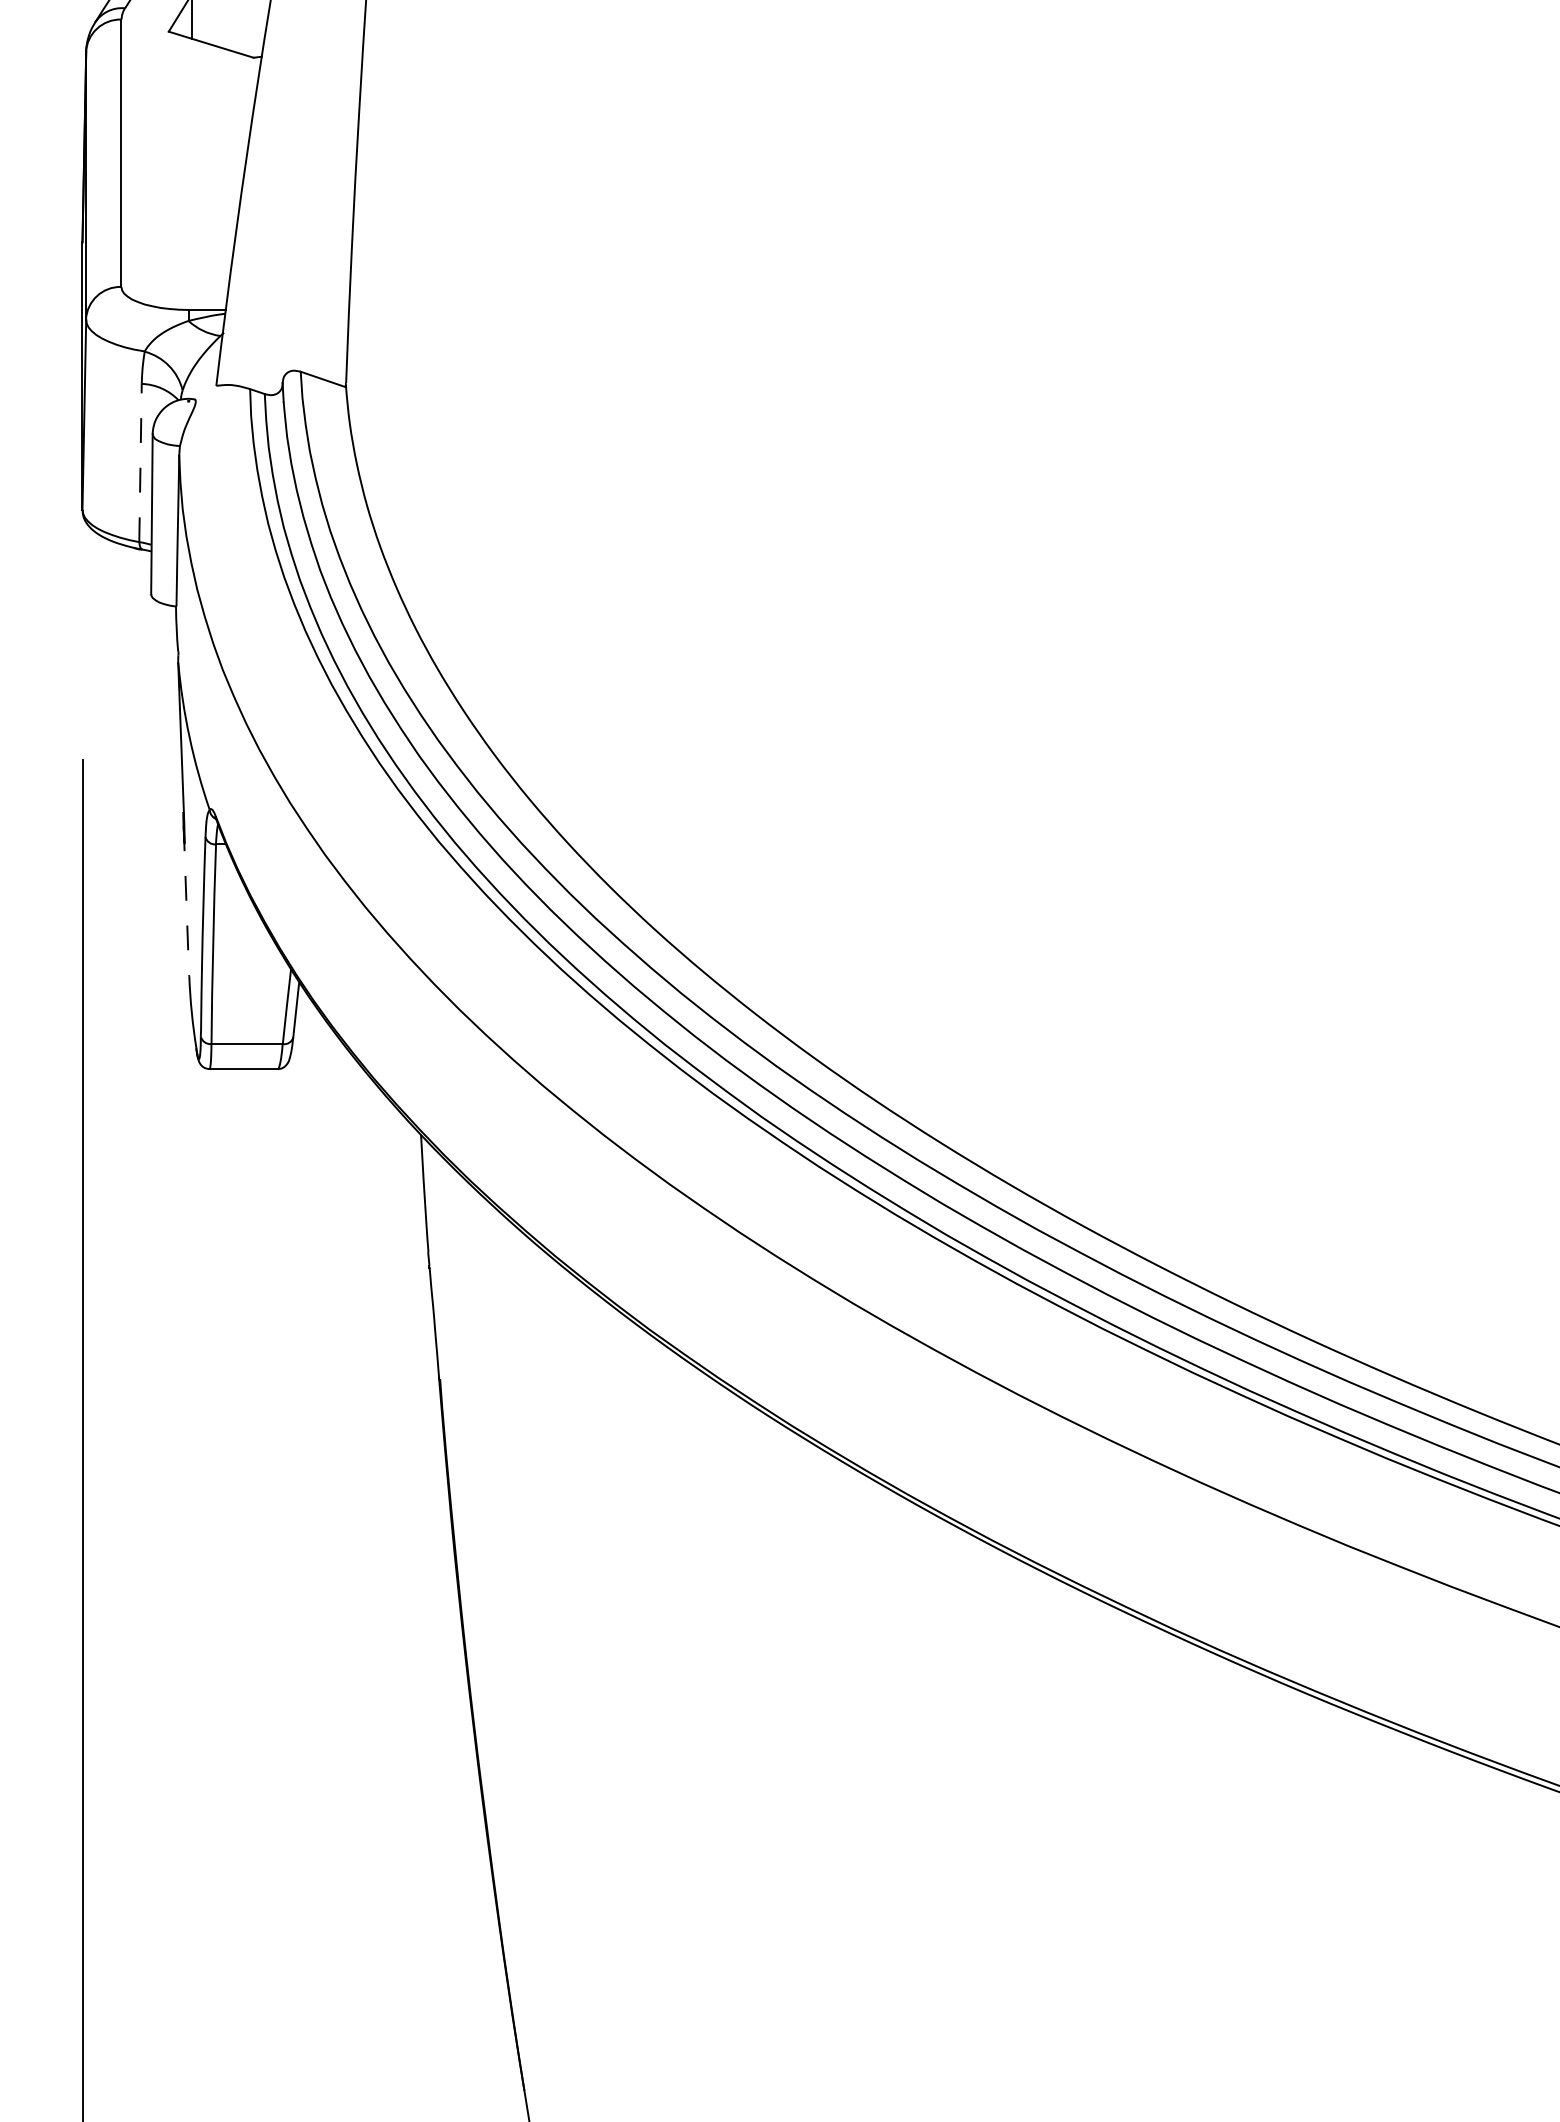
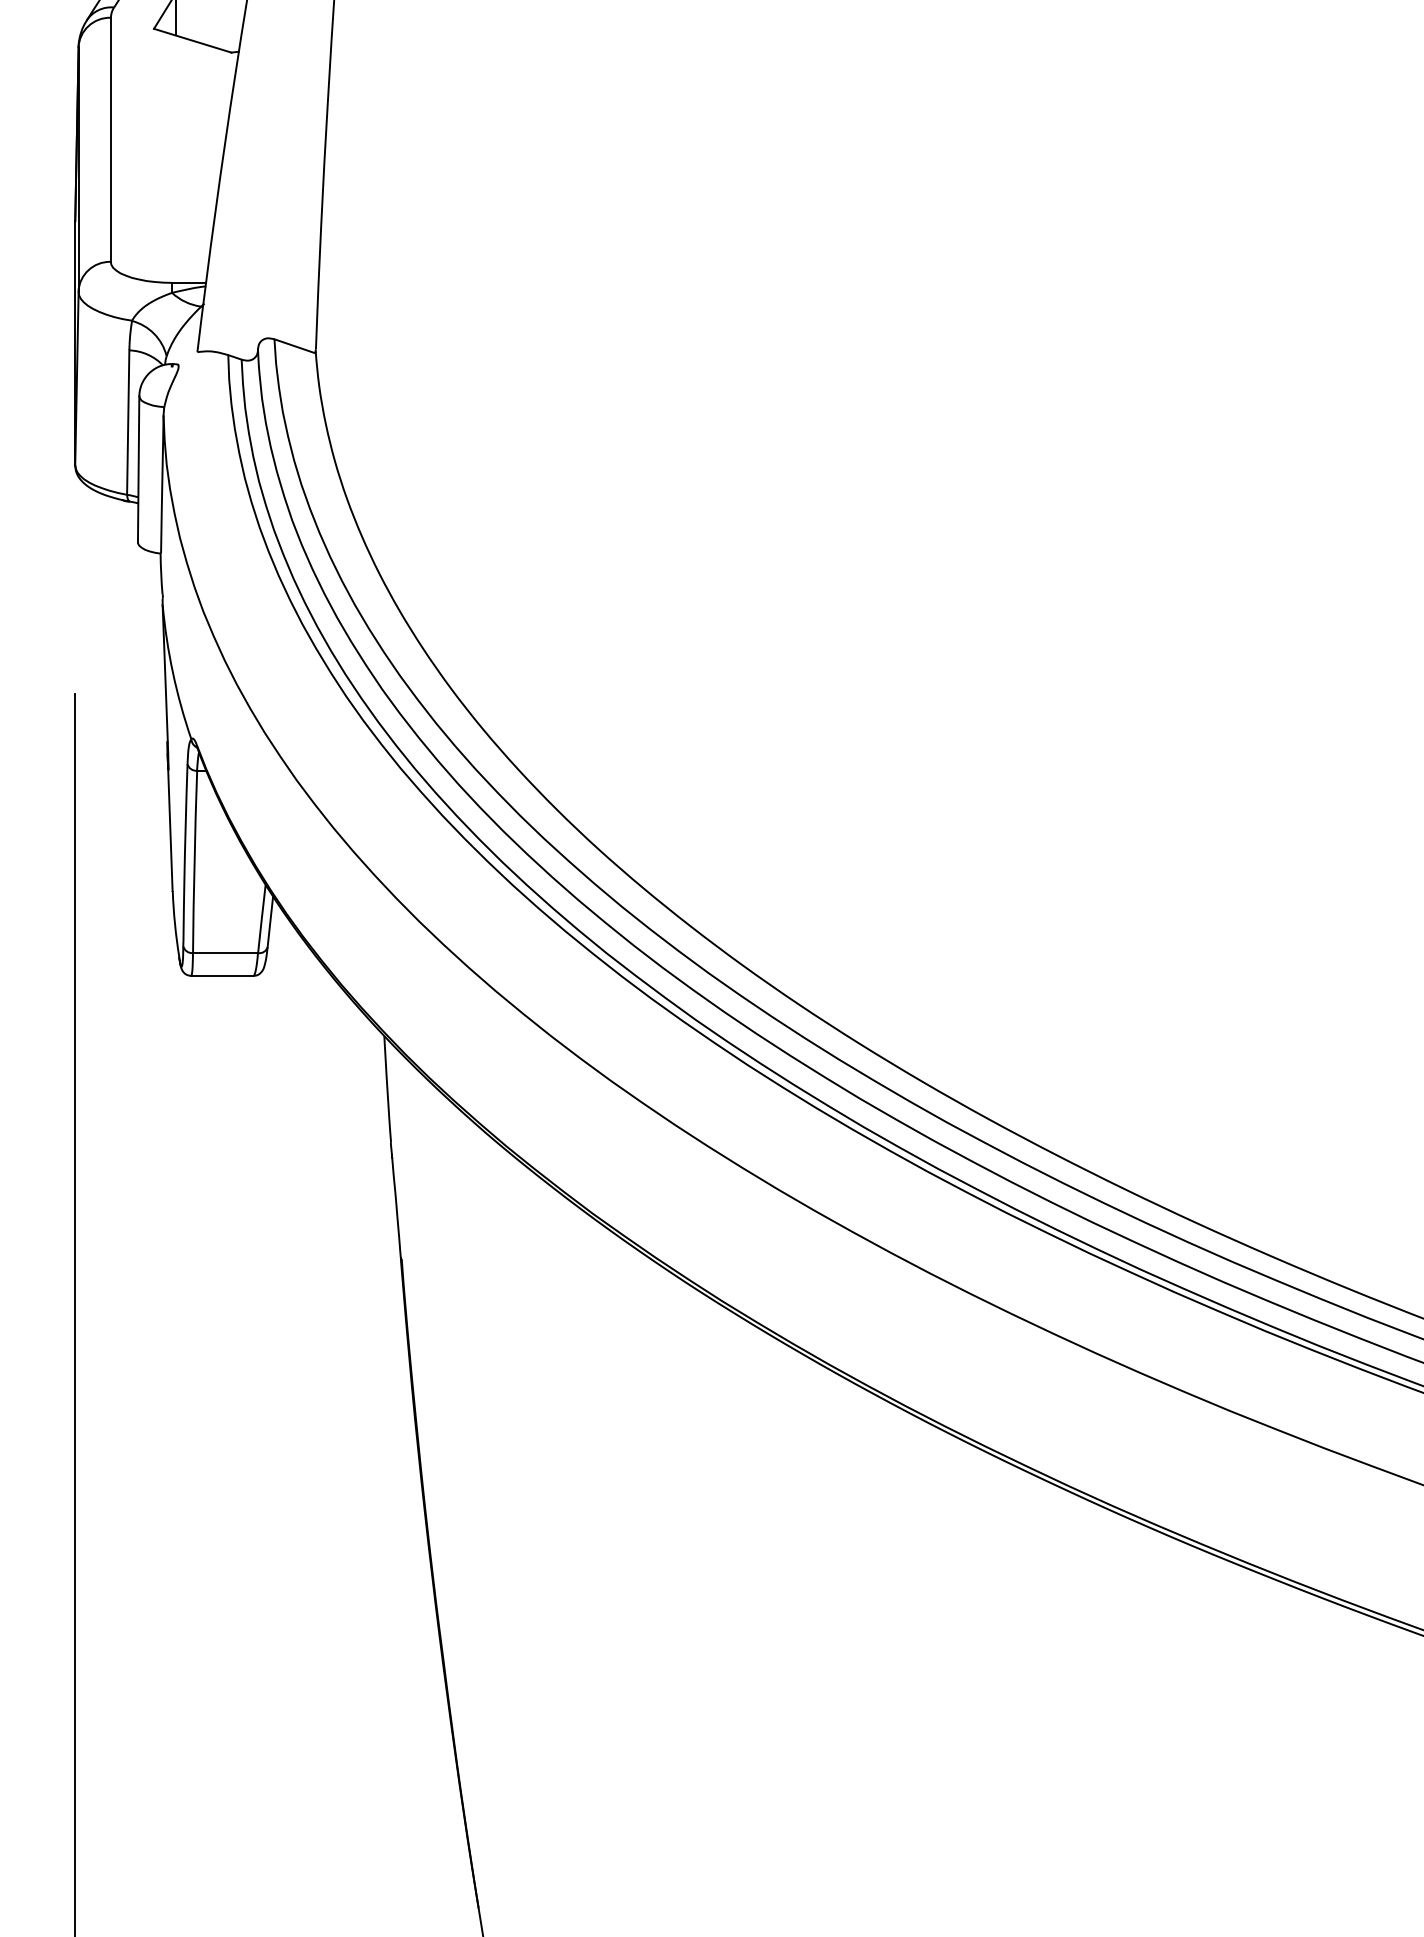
line: (140, 462) -> (128, 422), dashed -> solid
line: (186, 901) -> (170, 822), dashed -> solid

